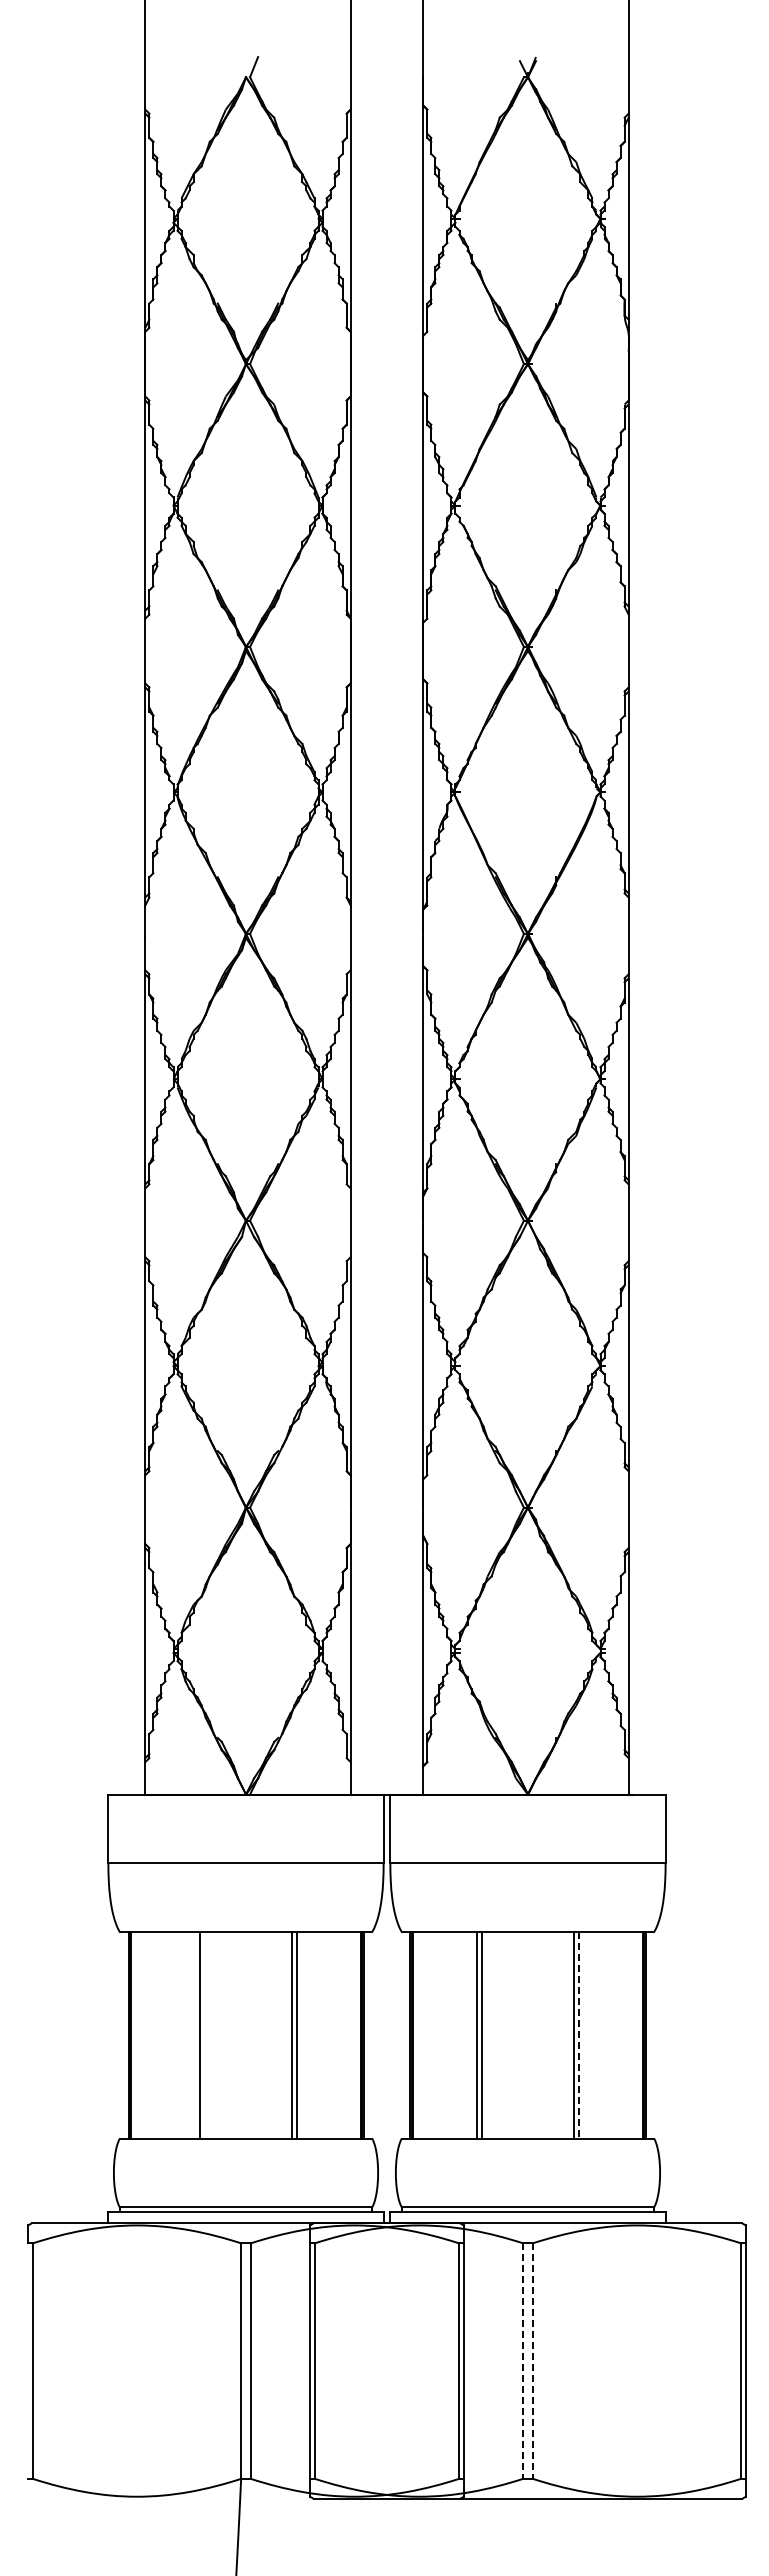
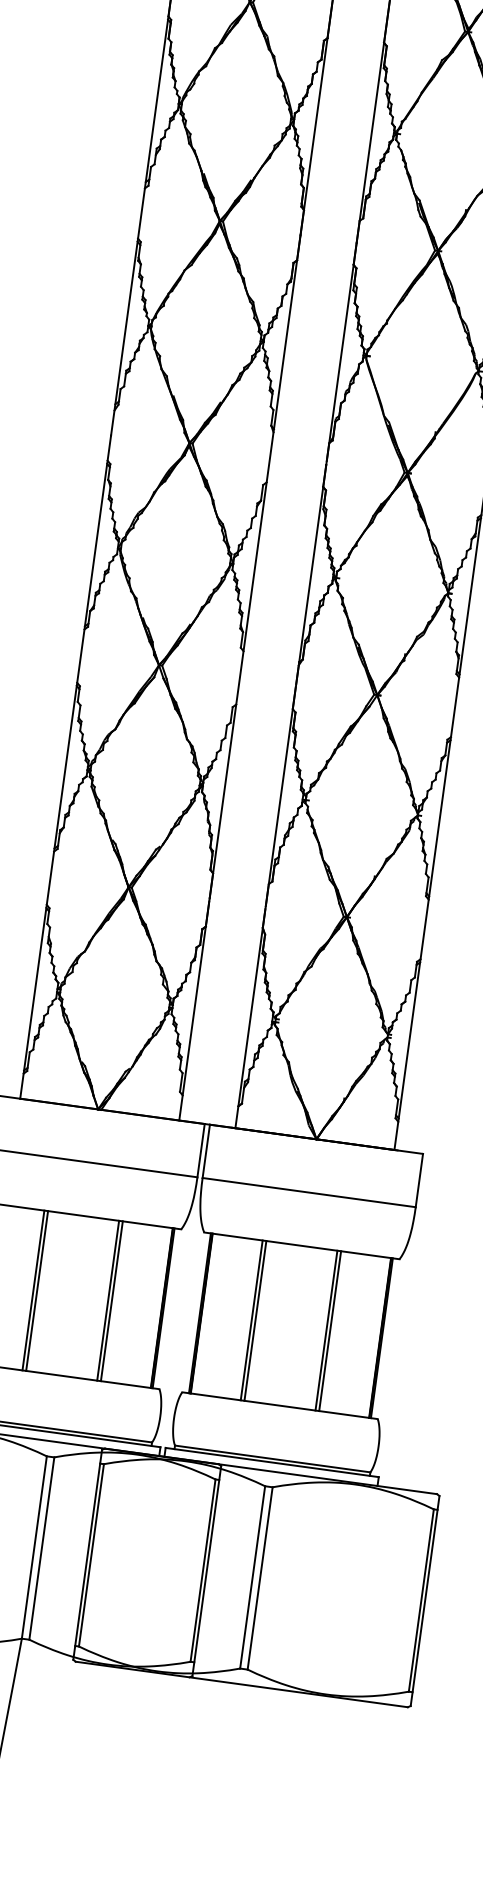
line: (195, 2035) -> (33, 1290), added
line: (578, 2035) -> (330, 1331), dashed -> solid
line: (523, 2361) -> (252, 1577), dashed -> solid
line: (532, 2361) -> (259, 1578), dashed -> solid

